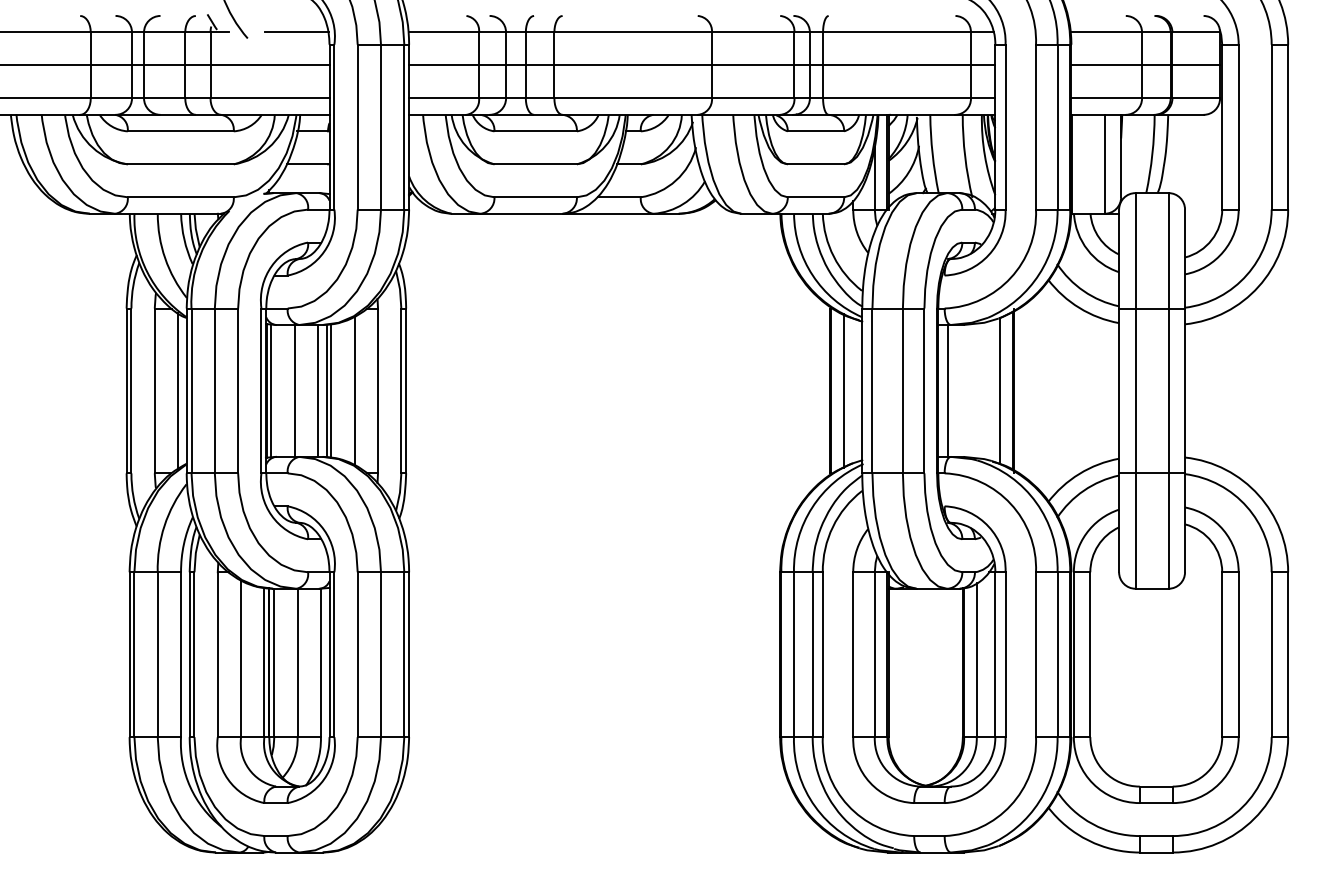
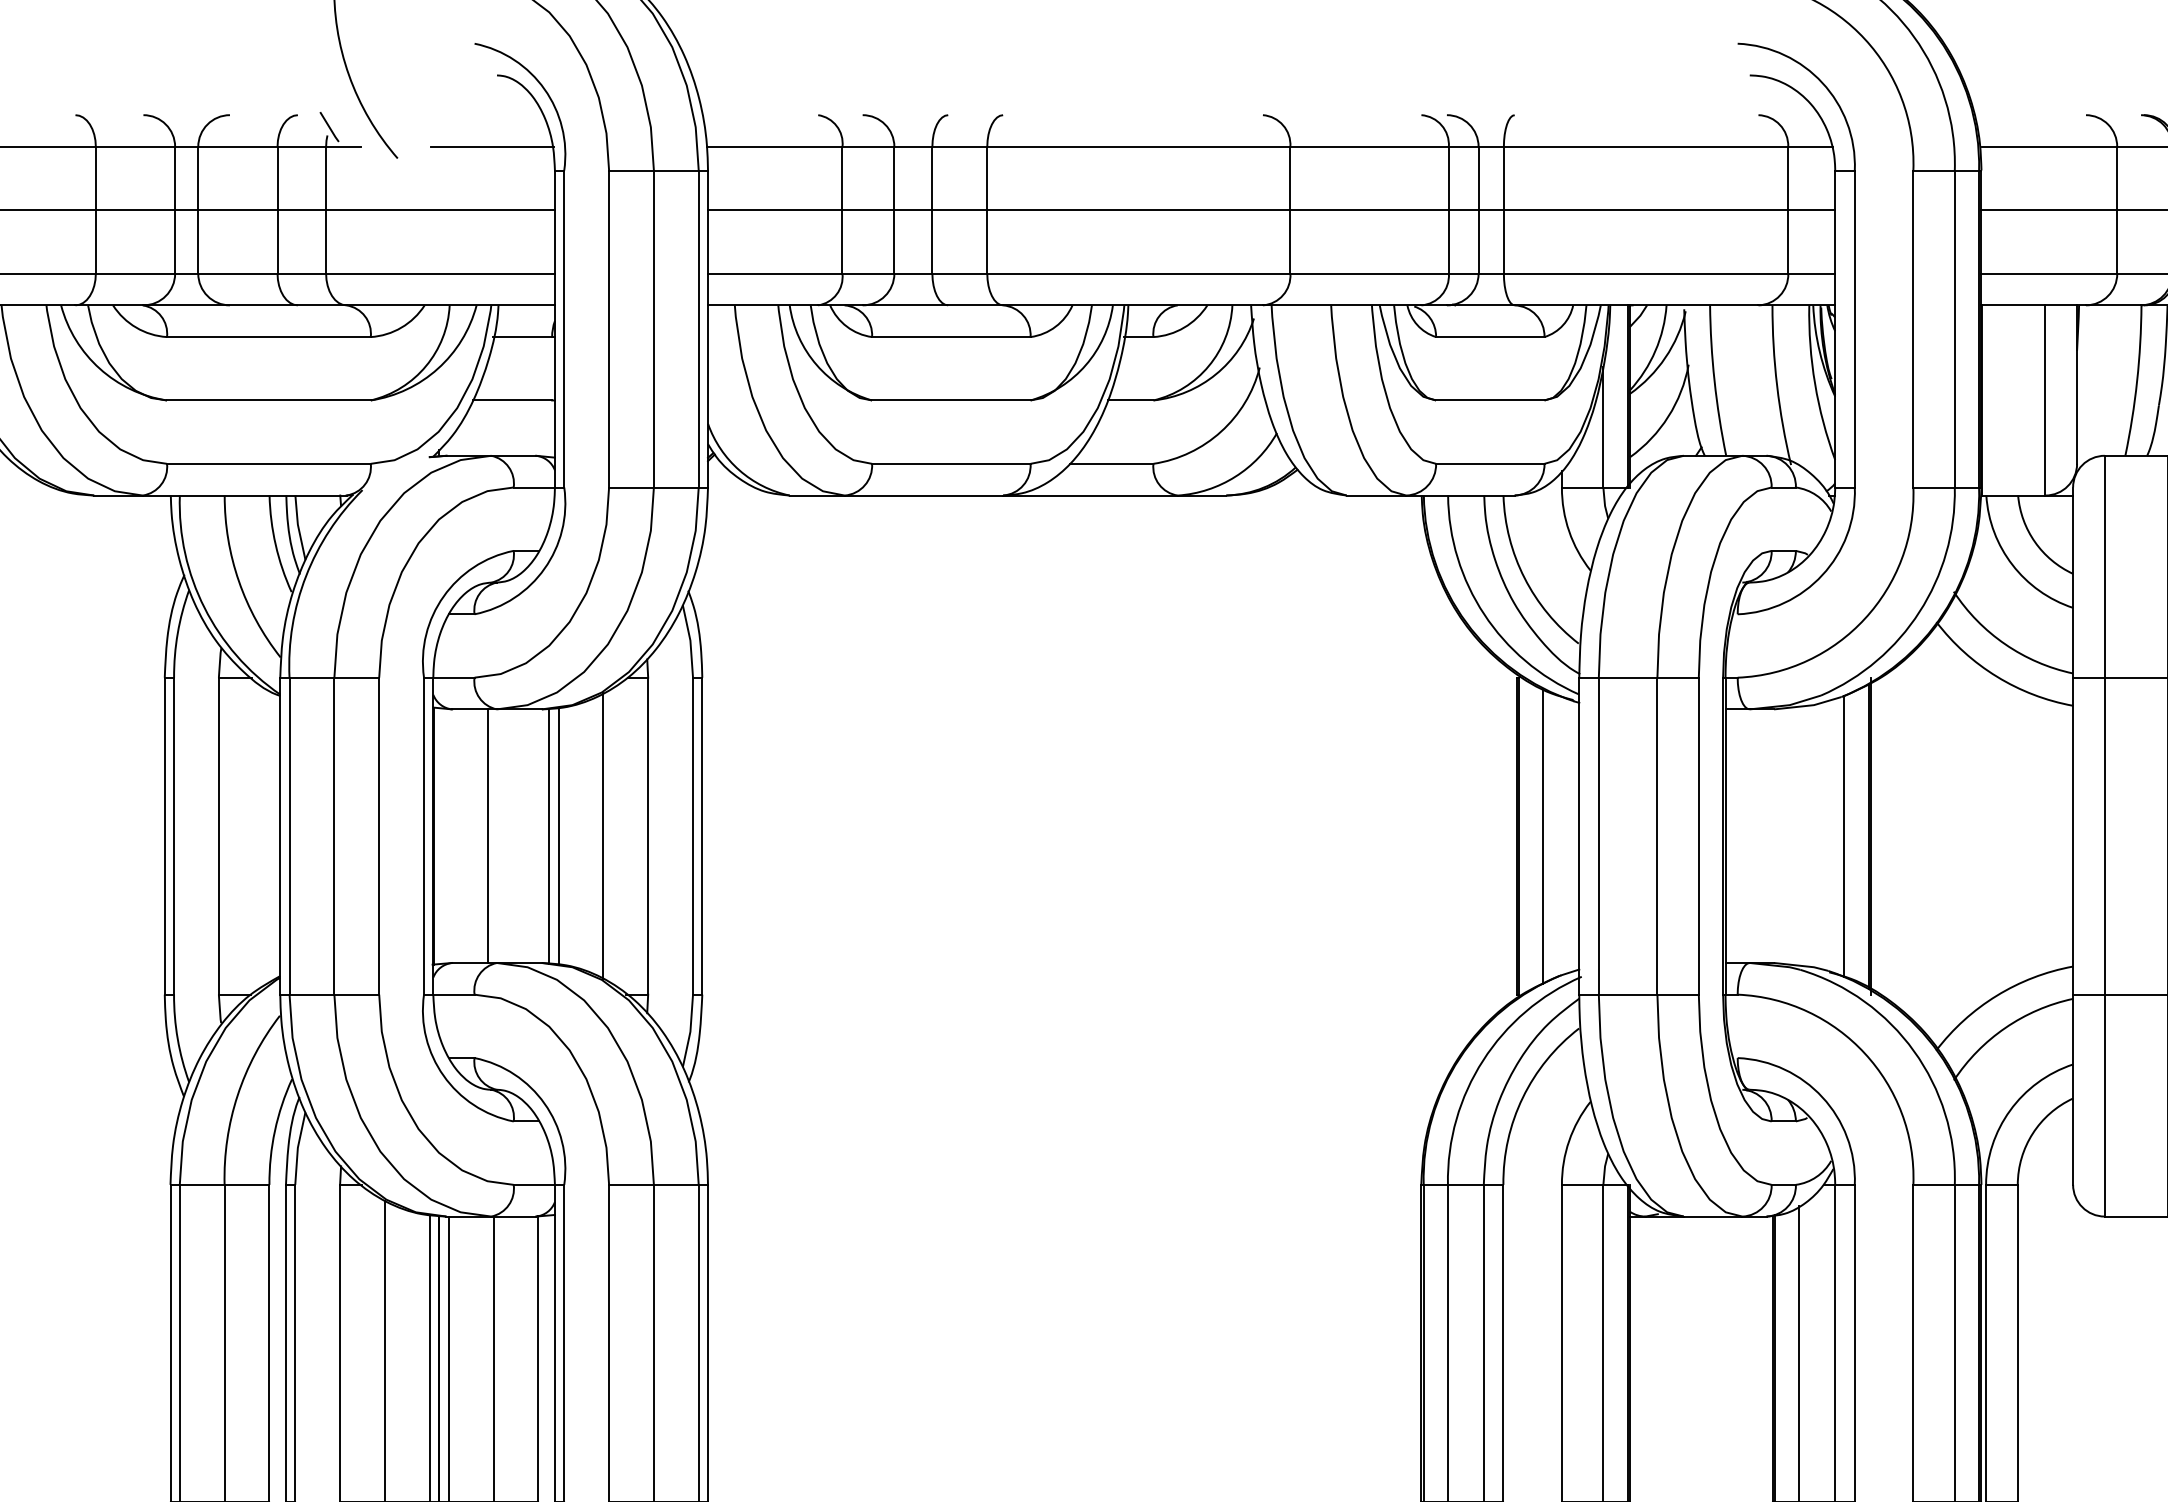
line: (178, 390) -> (264, 835), removed
line: (271, 390) -> (443, 835), removed
line: (317, 390) -> (531, 835), removed
line: (948, 390) -> (1745, 835), removed

